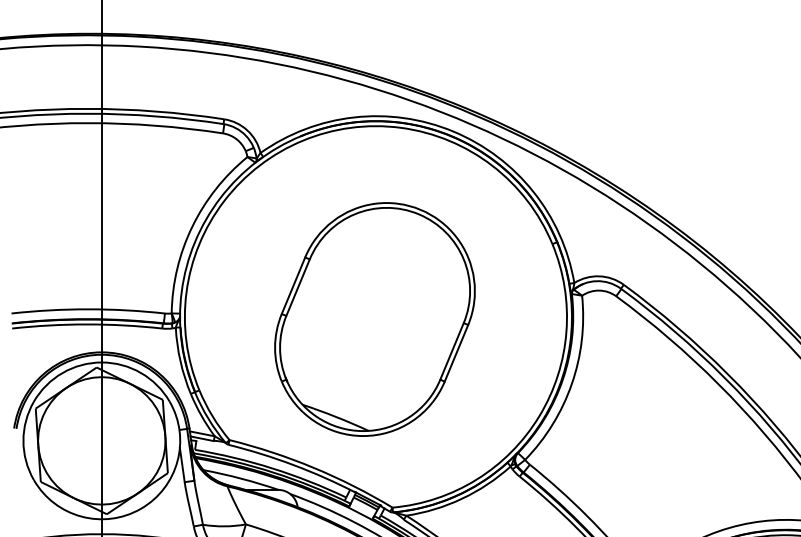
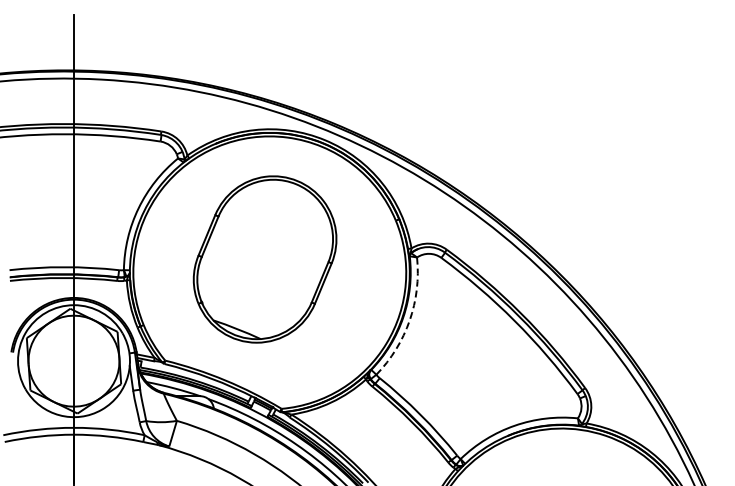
part: (374, 319) -> (264, 259), moved
arc: (571, 383) -> (409, 320), solid -> dashed

